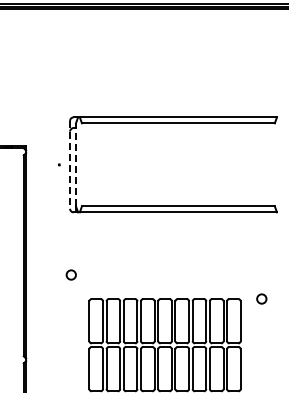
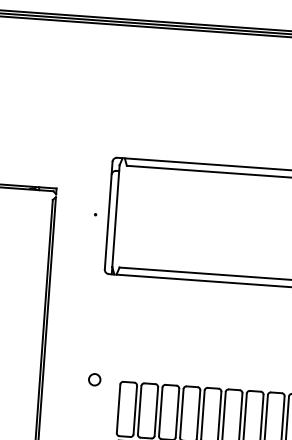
line: (70, 164) -> (109, 215), dashed -> solid
line: (76, 164) -> (116, 215), dashed -> solid
circle: (70, 274) -> (93, 379), moved

